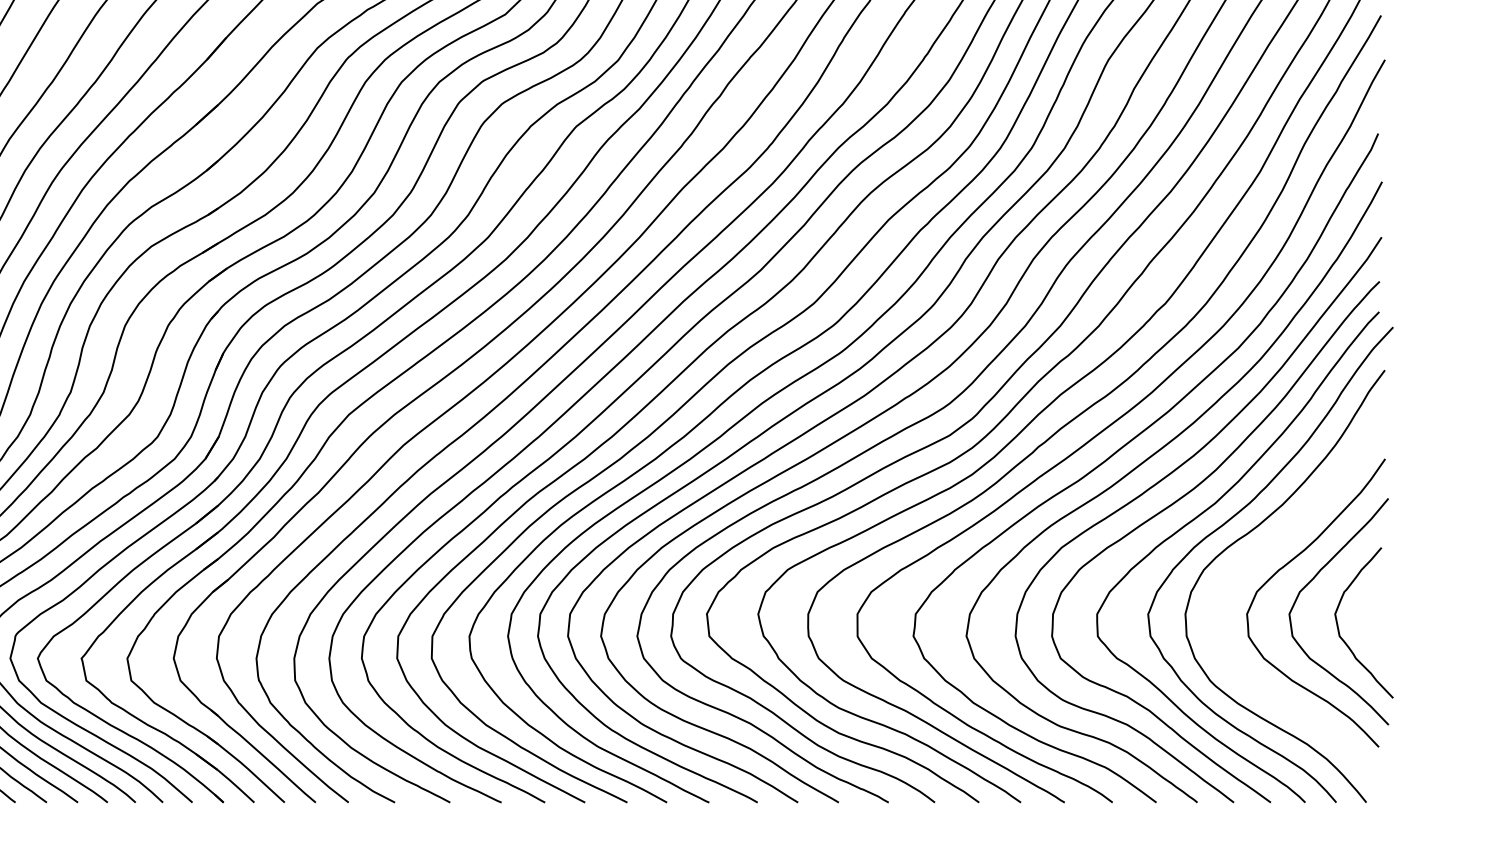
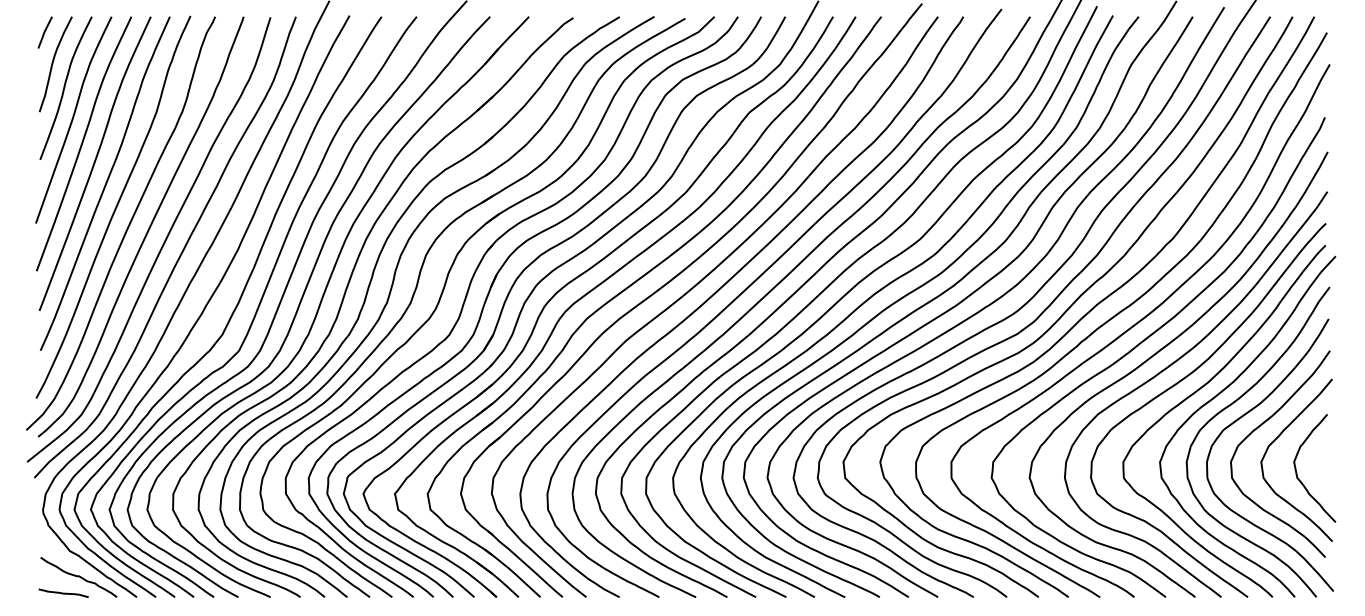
curve: (1261, 553) -> (1241, 418), added

